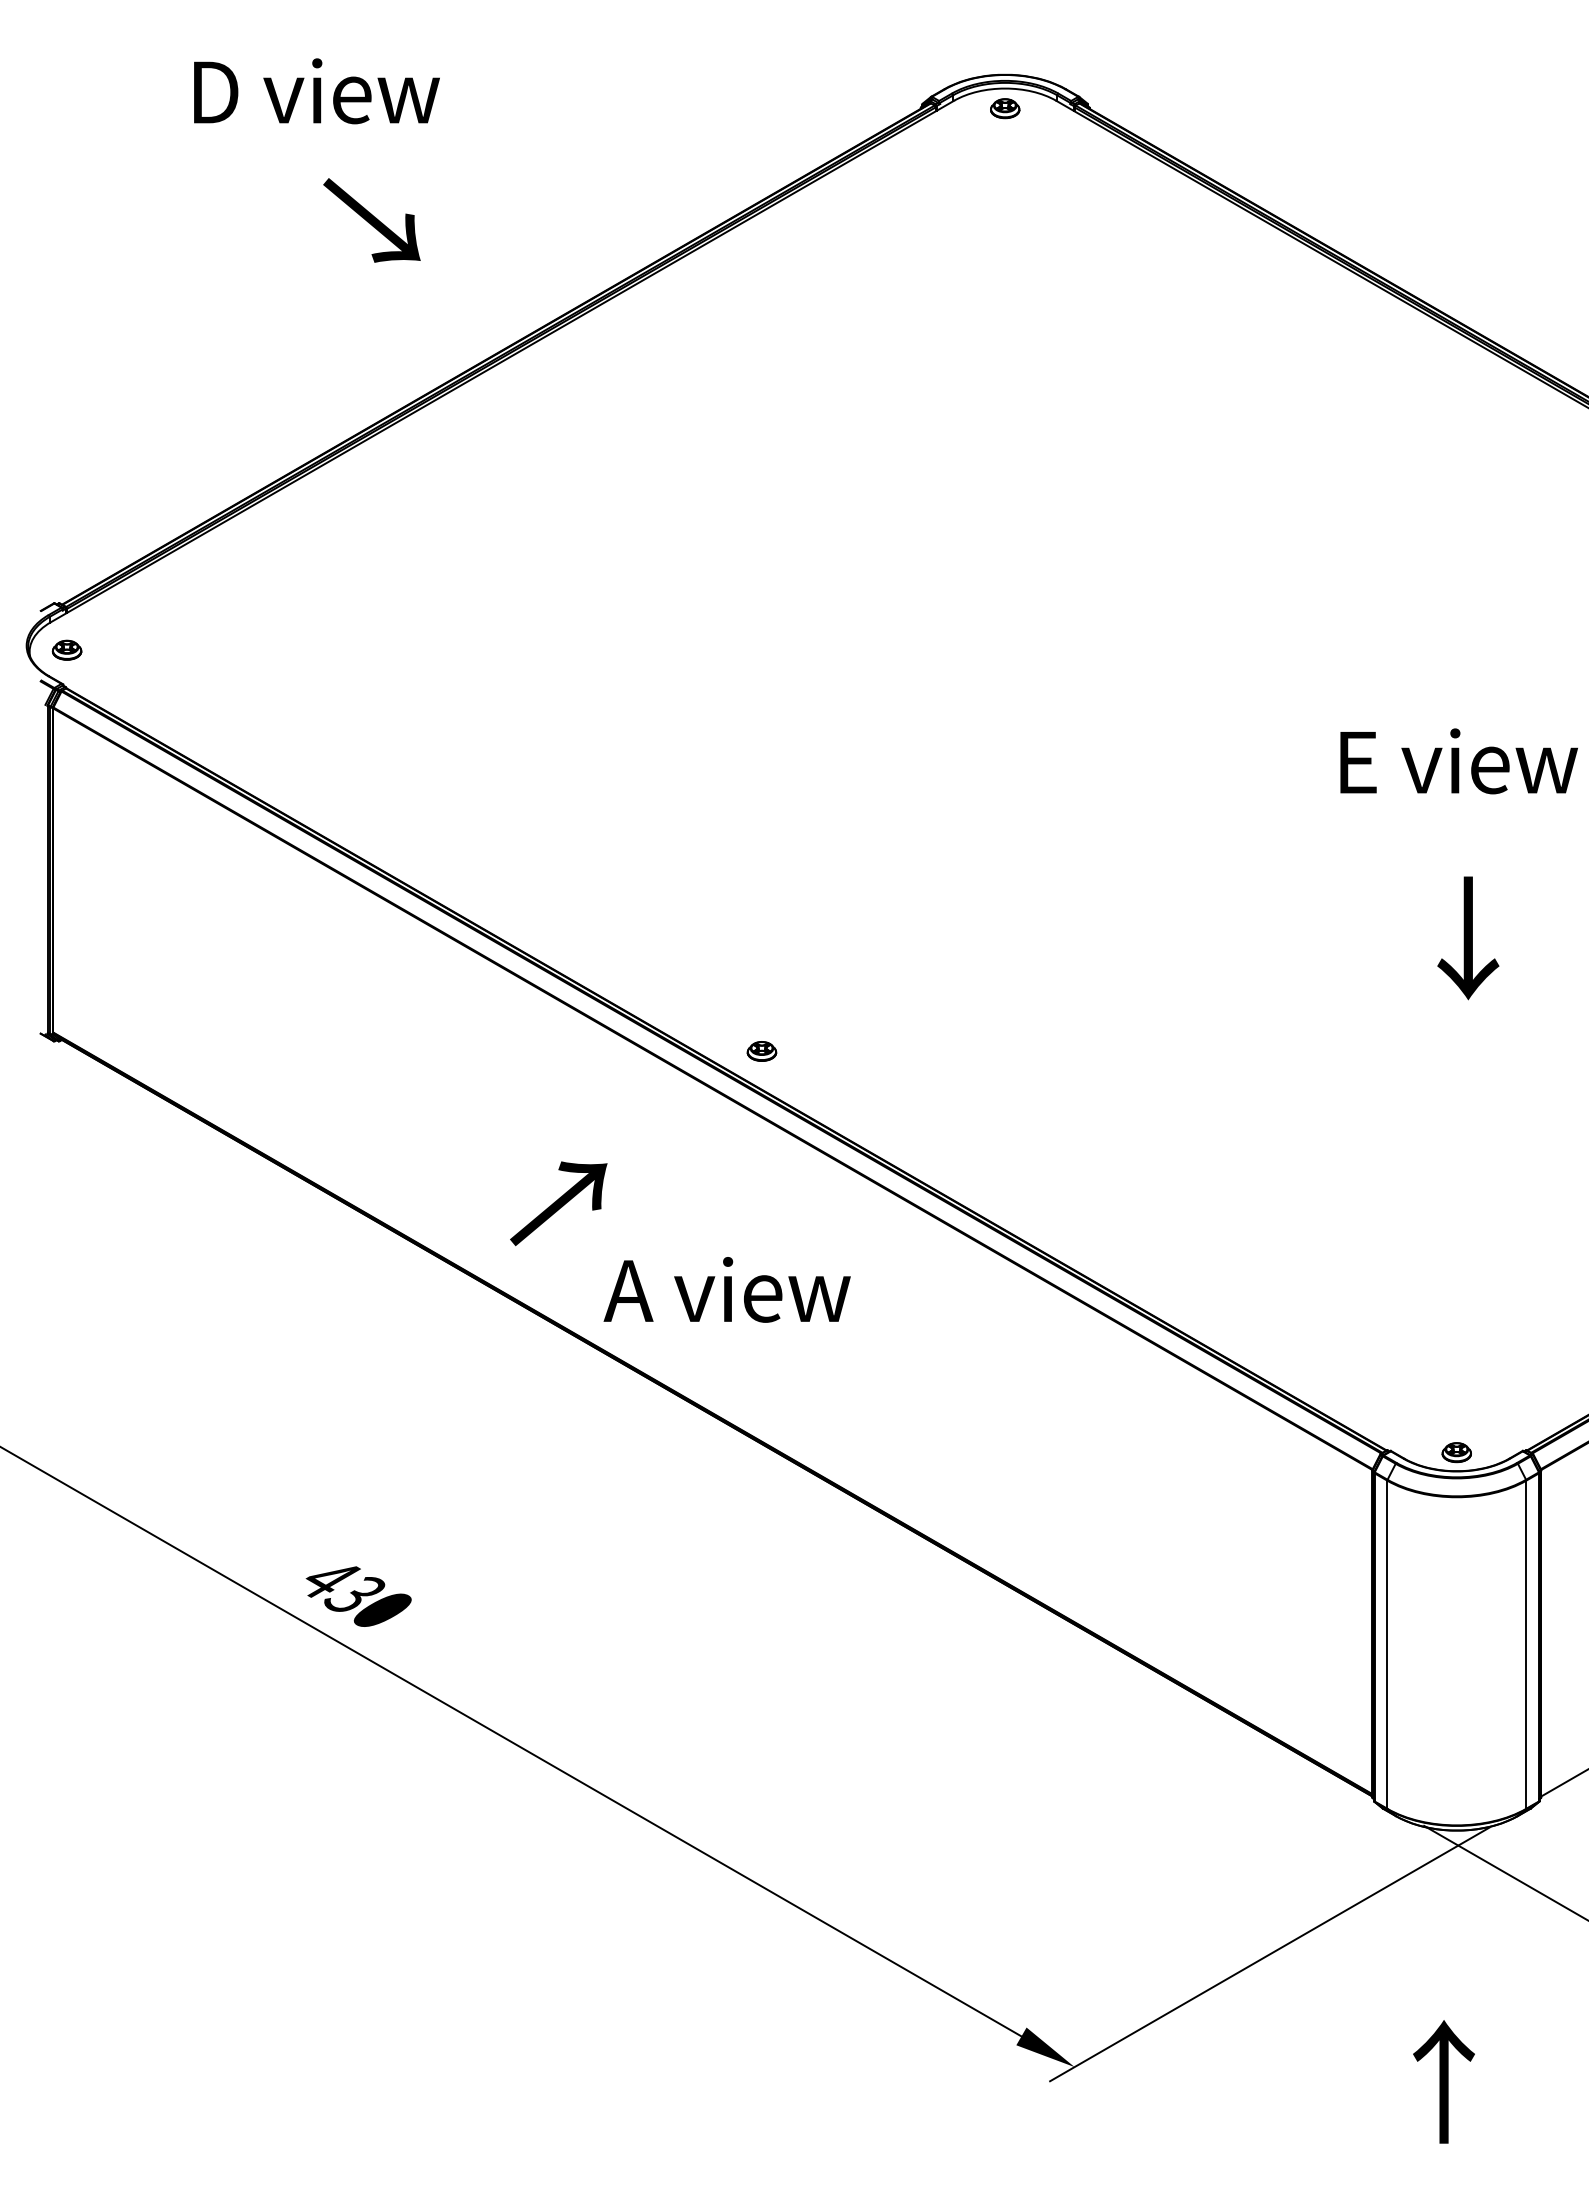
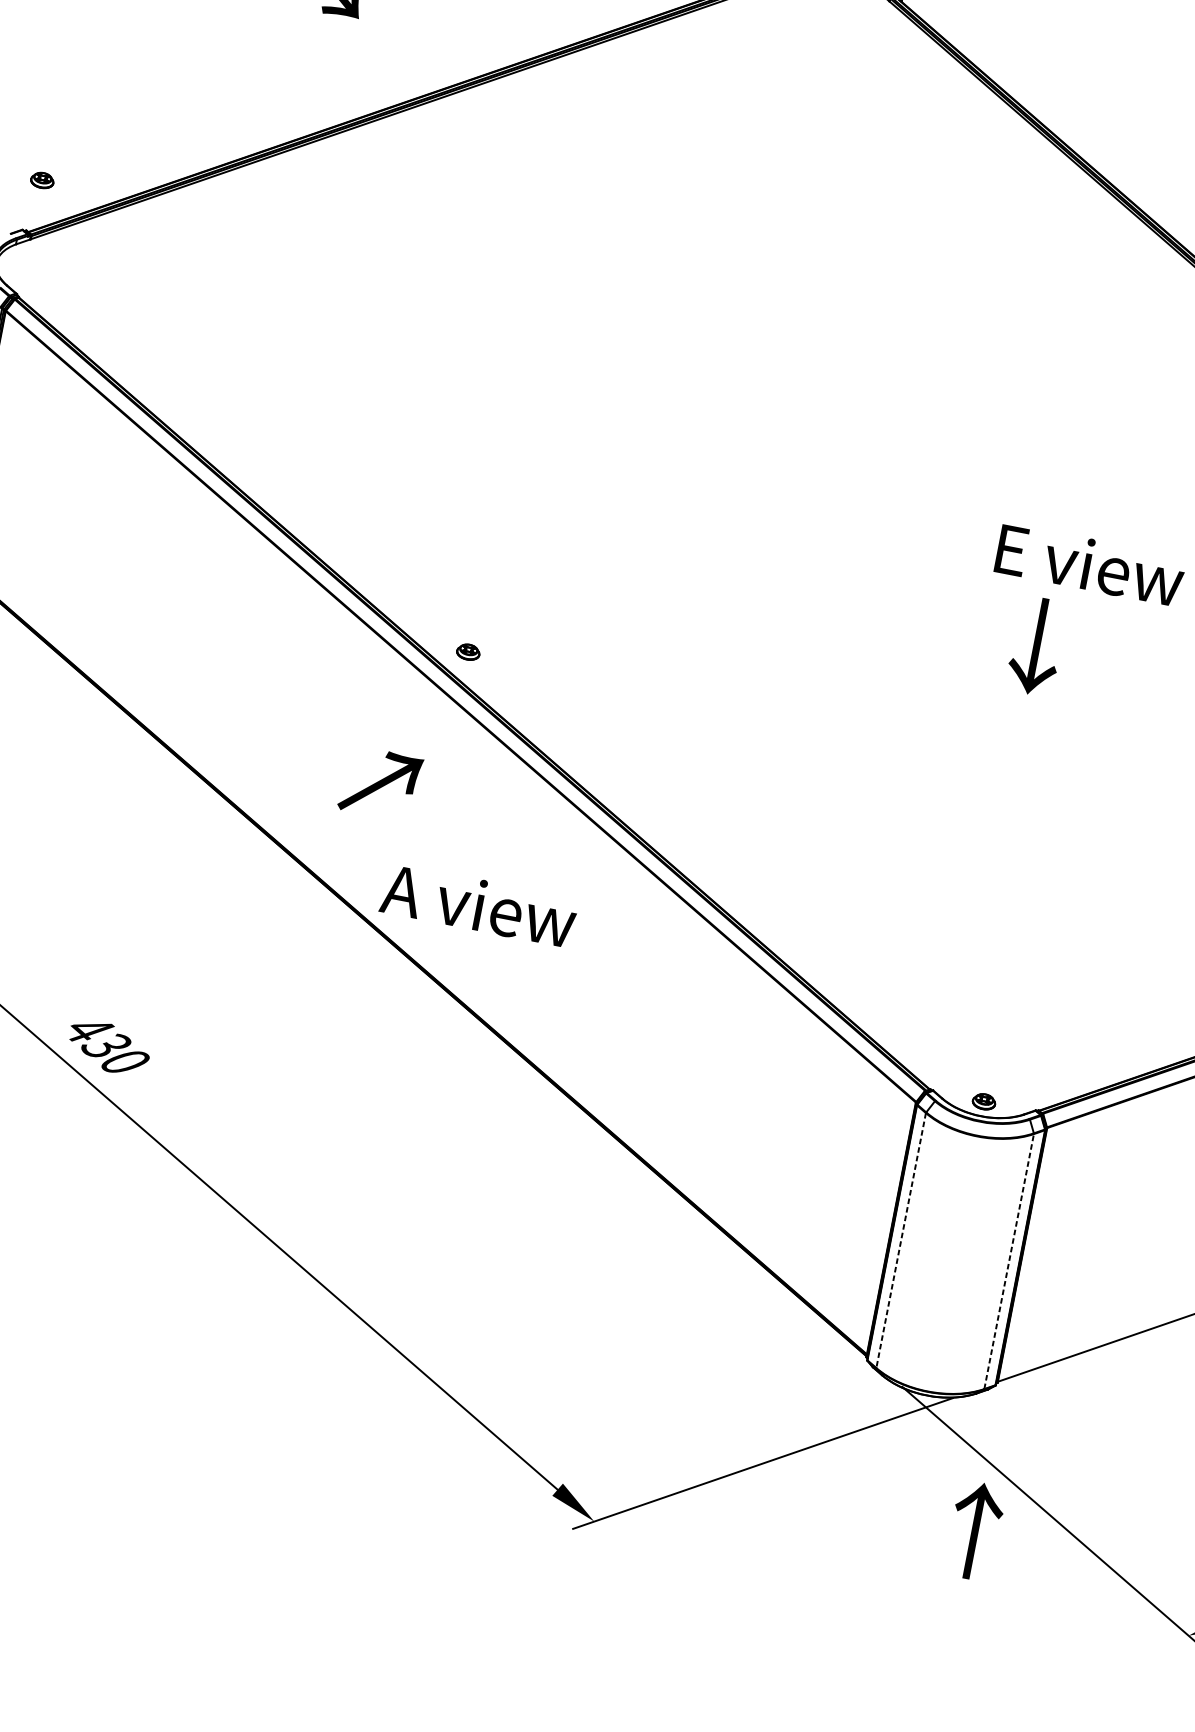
part: (66, 649) -> (42, 179), moved
text: (1468, 938) -> (1036, 646), moved
part: (761, 1051) -> (468, 652), moved
text: (558, 1203) -> (380, 783), moved
text: (726, 1289) -> (478, 905), moved
line: (1526, 1644) -> (1009, 1261), solid -> dashed
line: (1387, 1645) -> (901, 1241), solid -> dashed
text: (1443, 2081) -> (974, 1530), moved

